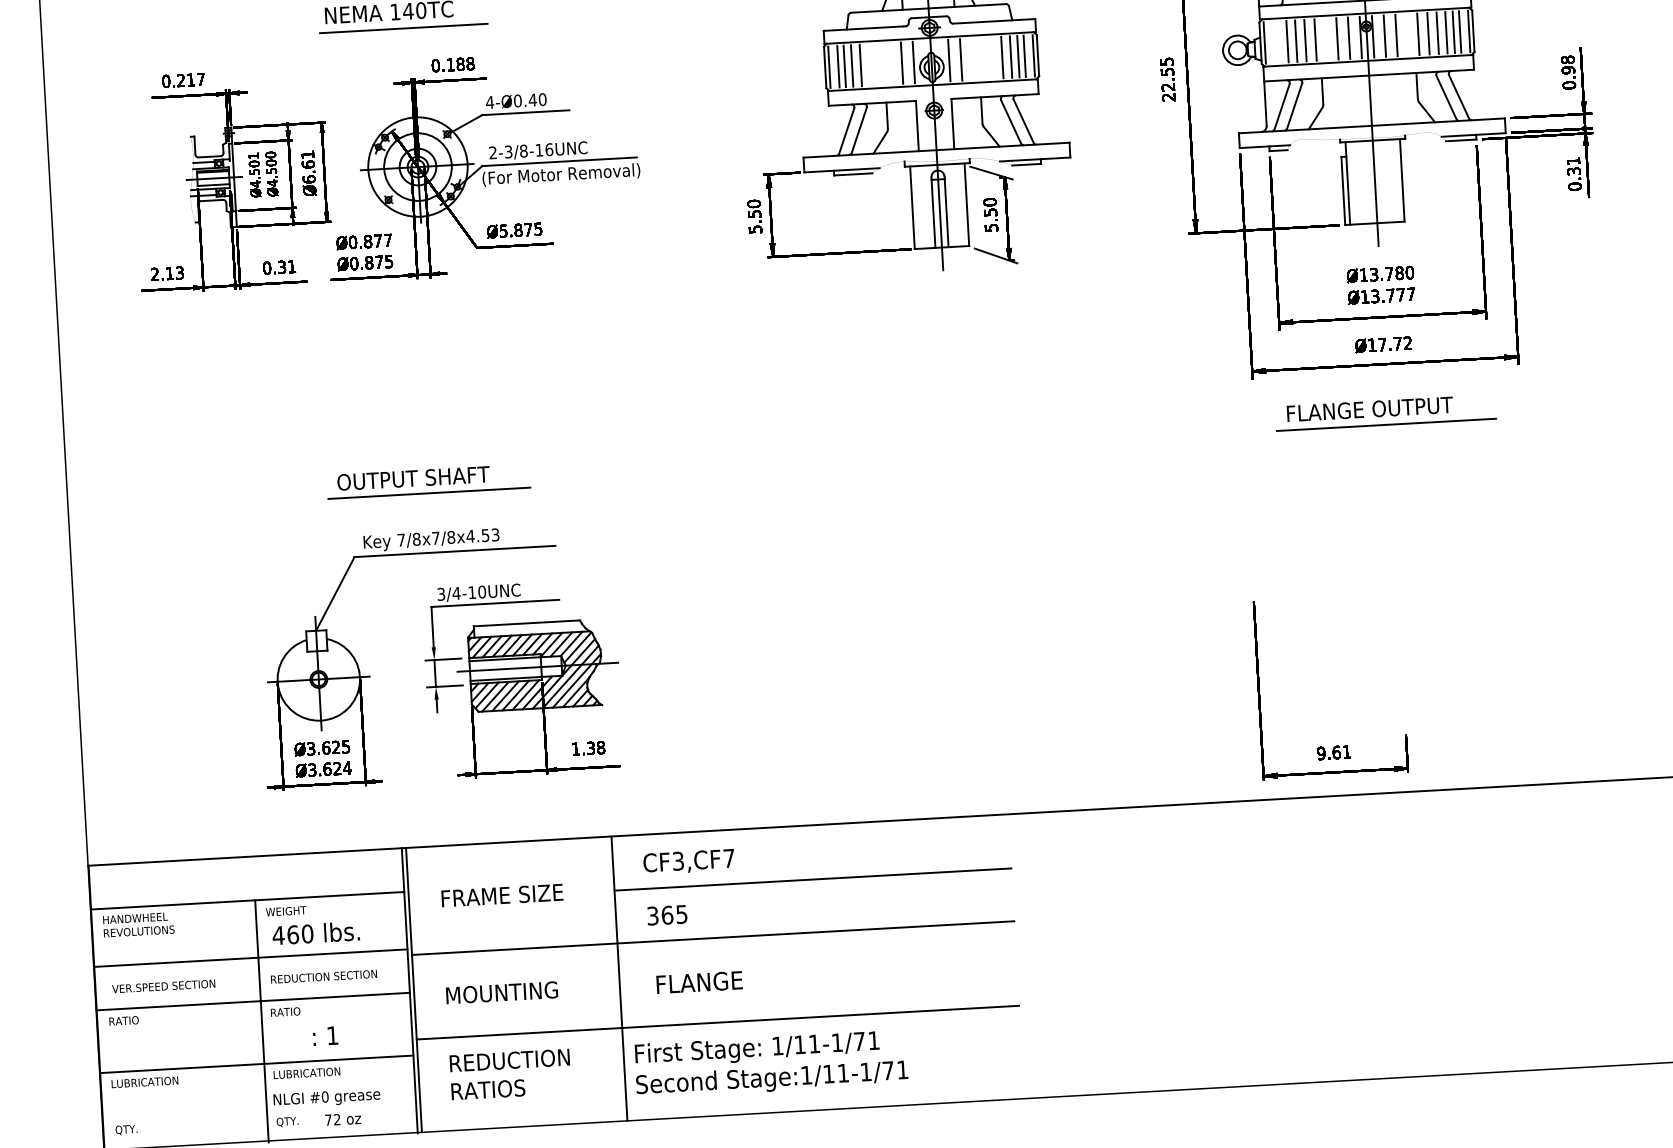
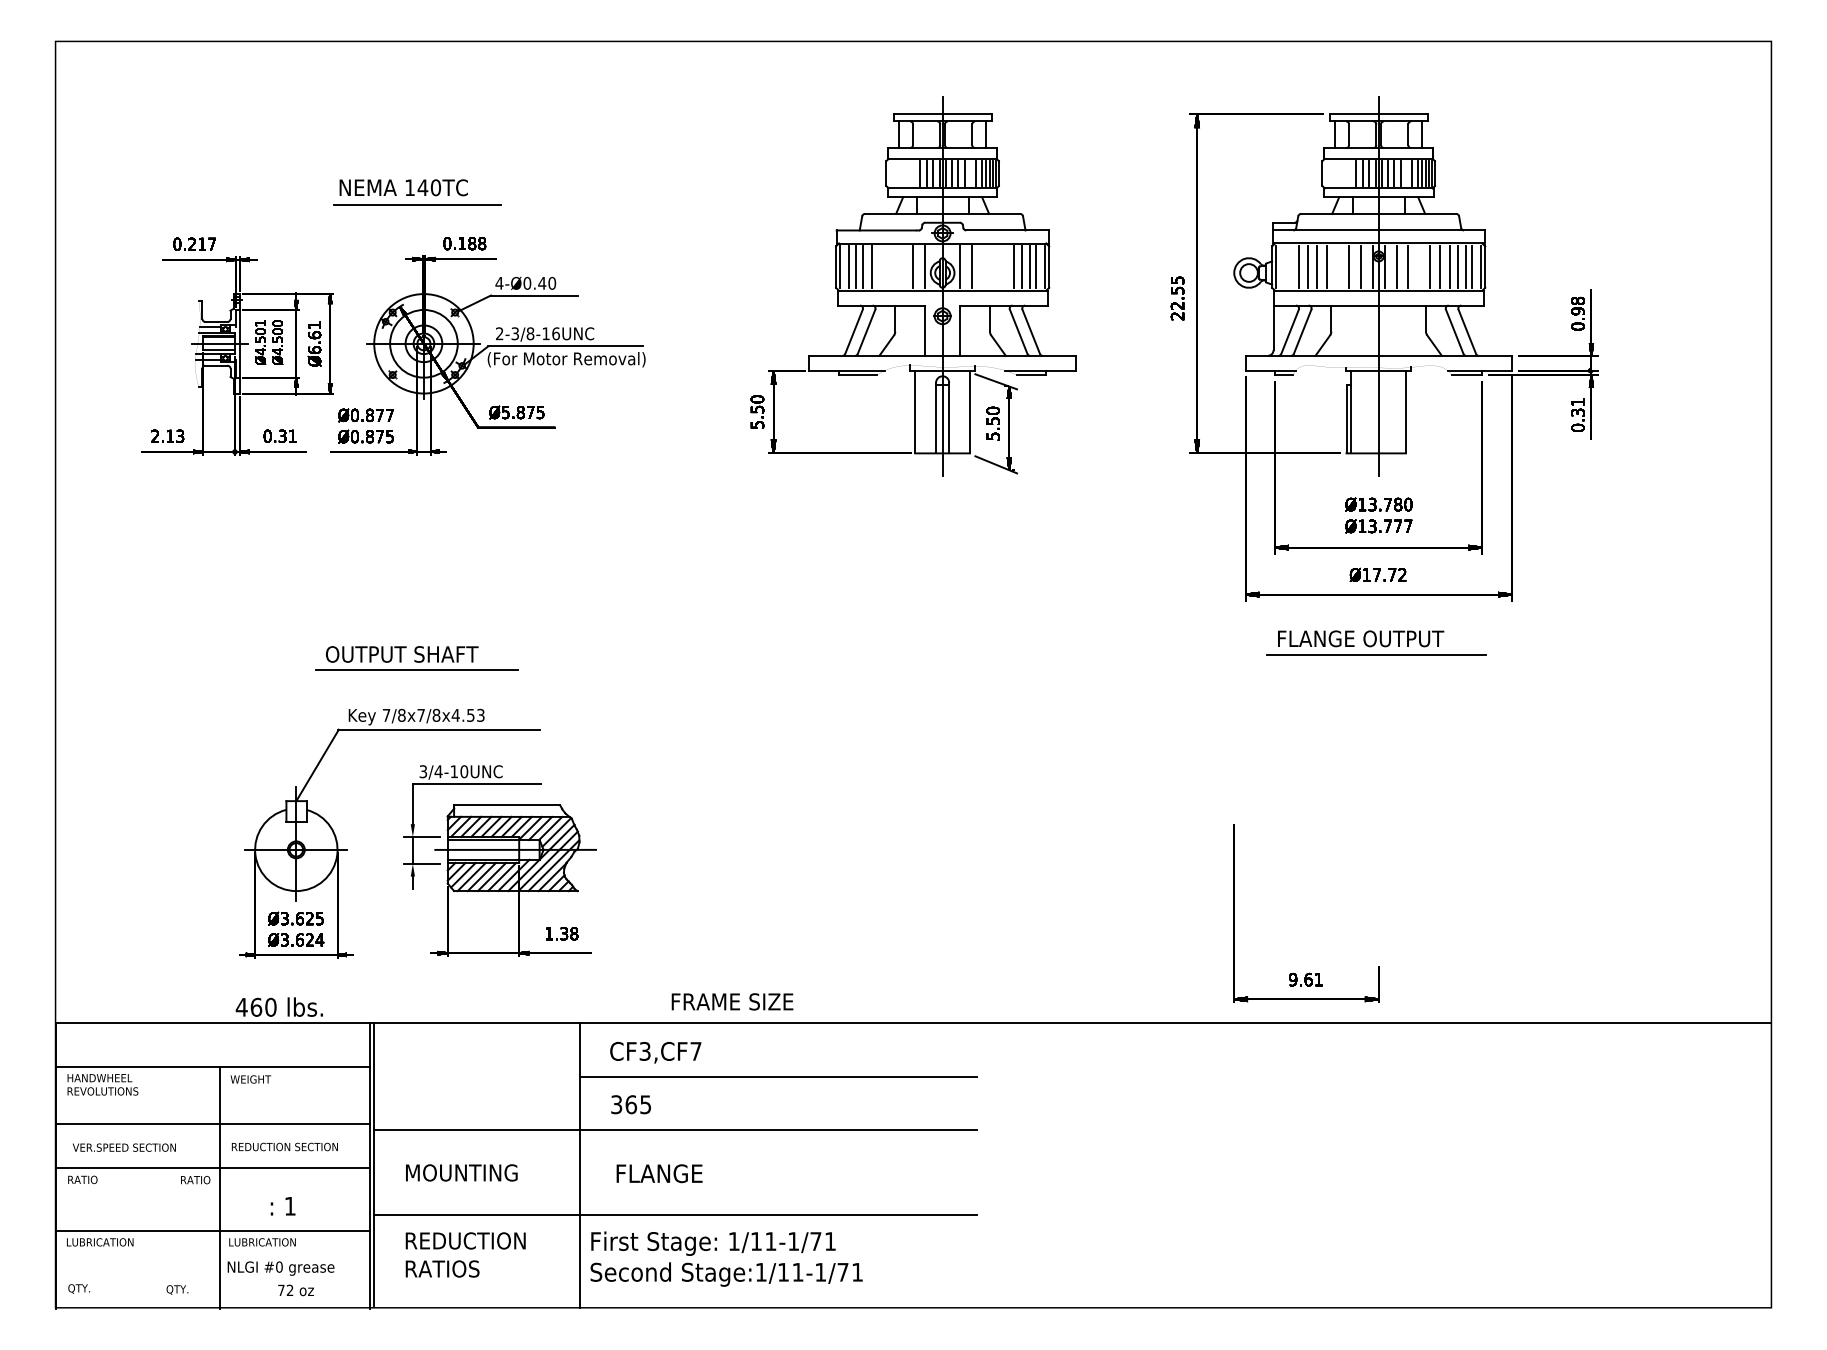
text: (502, 895) -> (732, 1001), moved
text: (315, 932) -> (278, 1006), moved
text: (285, 1012) -> (195, 1180), moved
text: (287, 1121) -> (177, 1289), moved

